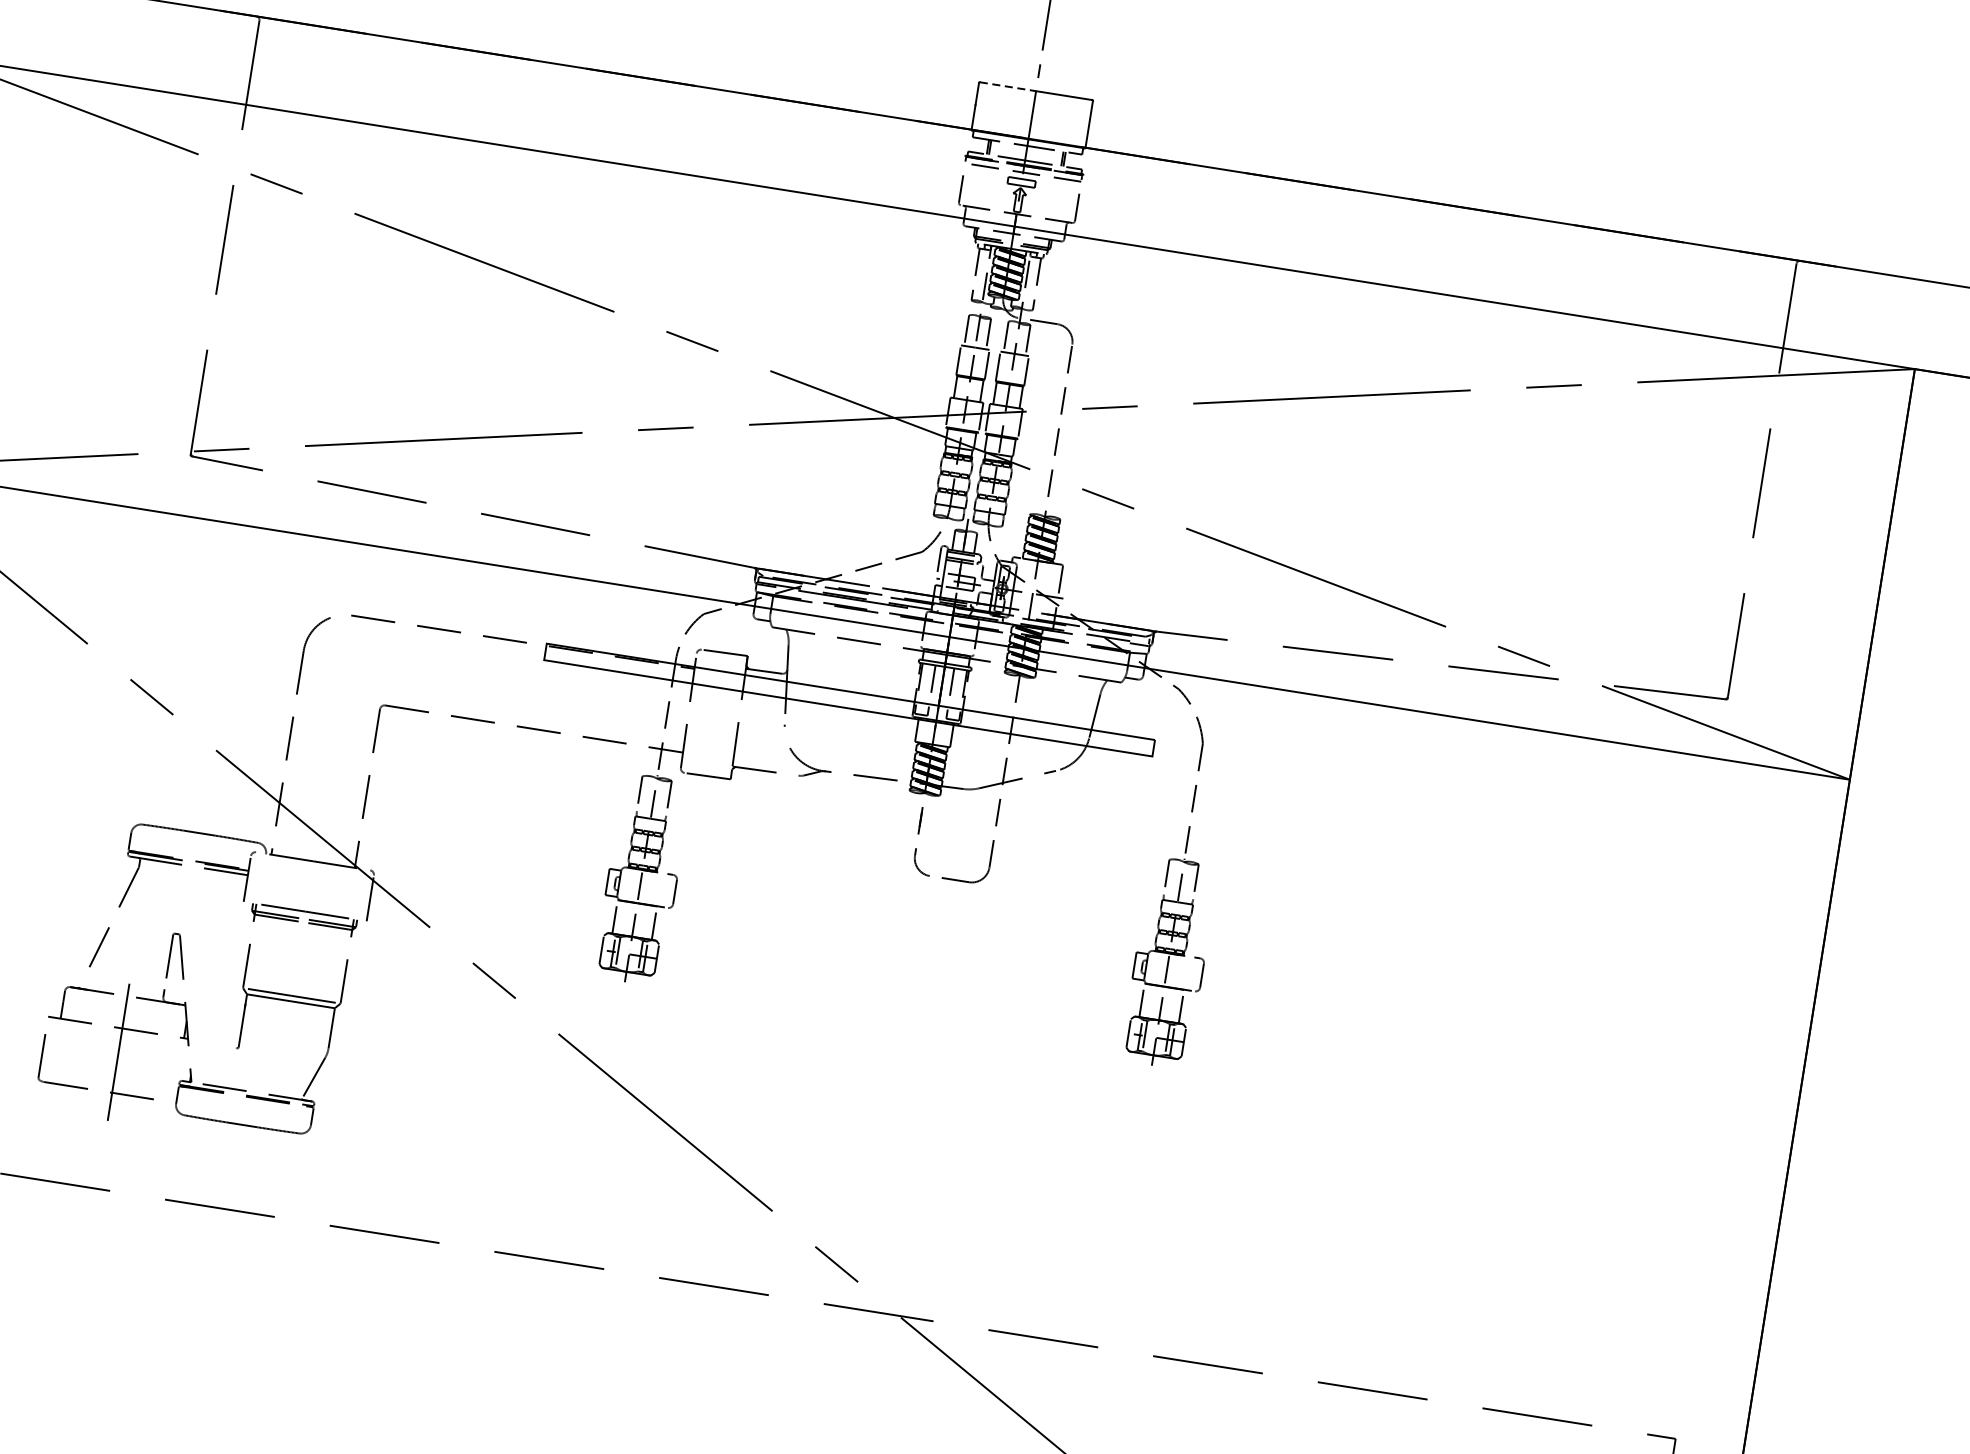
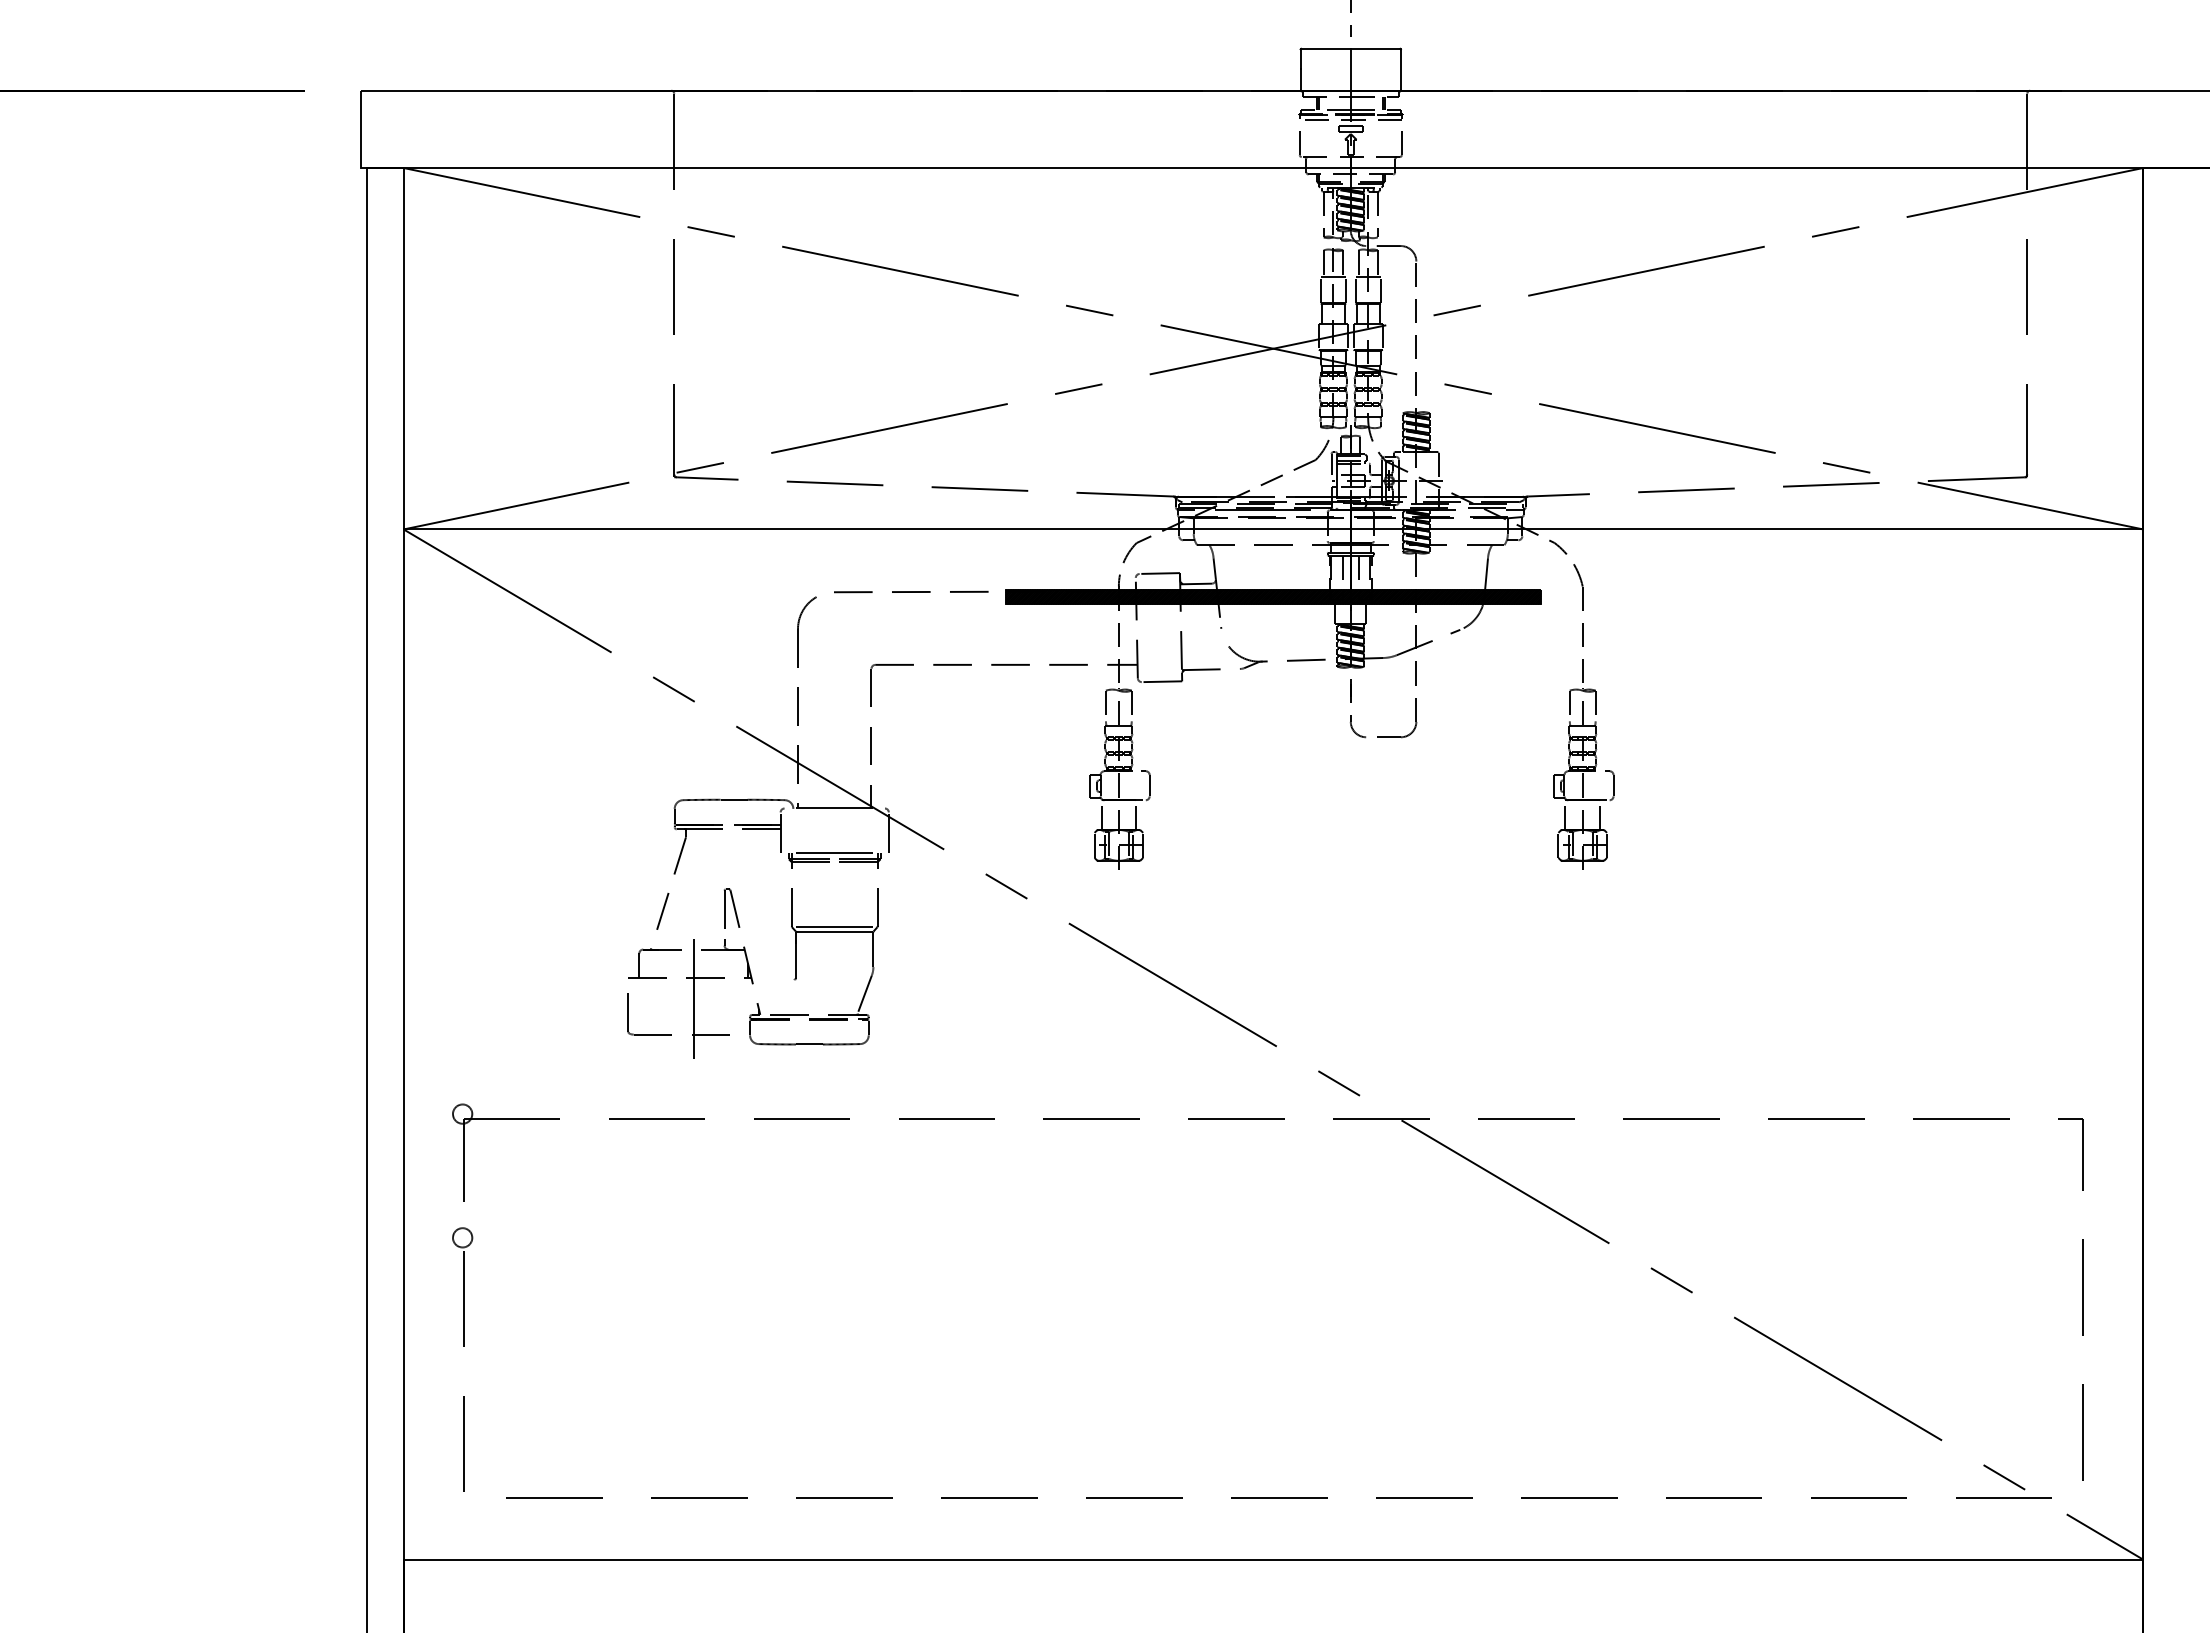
line: (1008, 86) -> (1326, 48), dashed -> solid
hatch: (849, 699) -> (1273, 596), added

